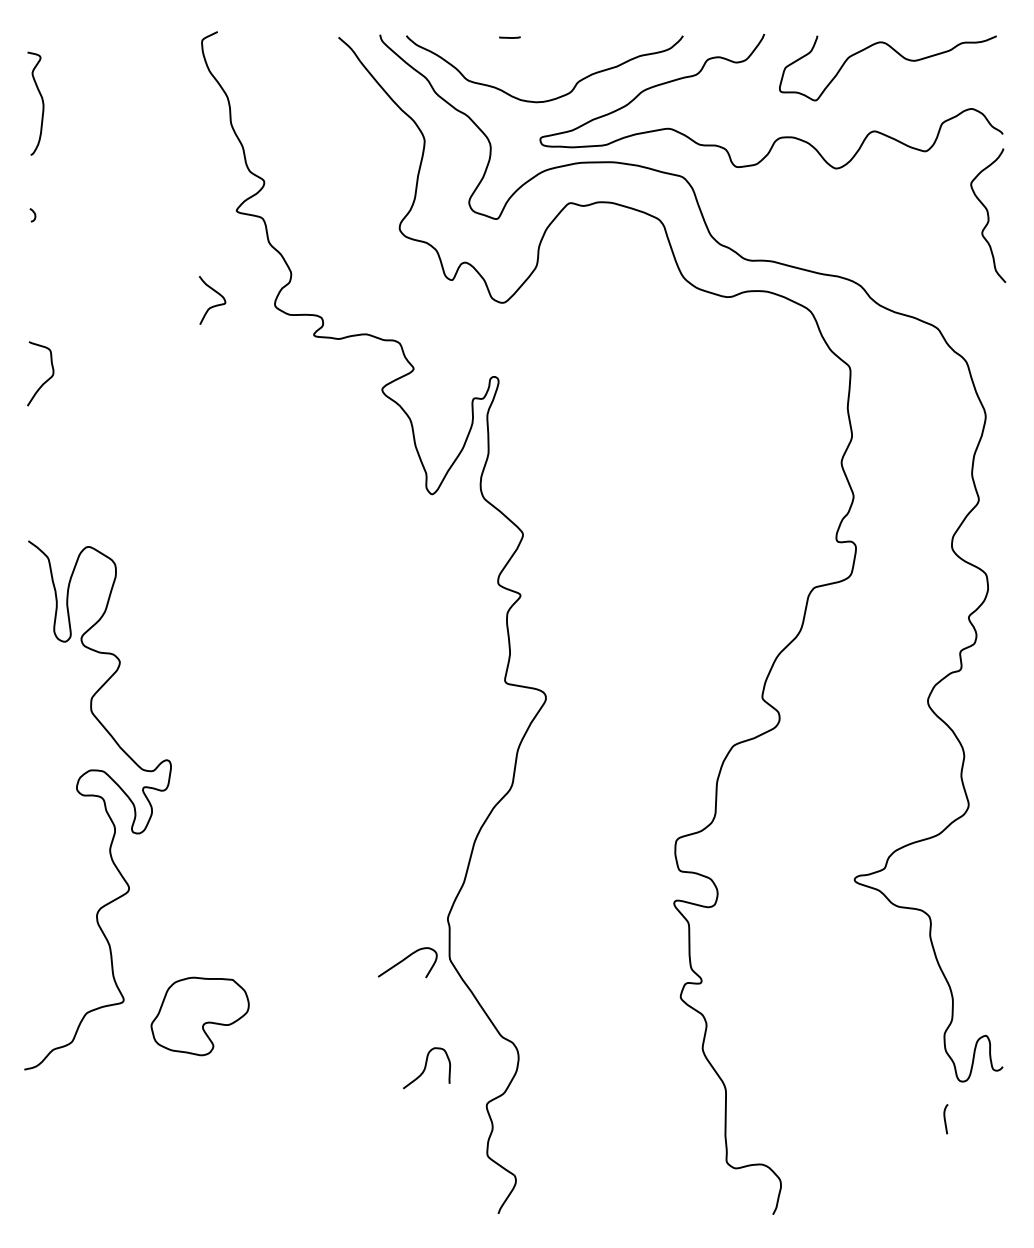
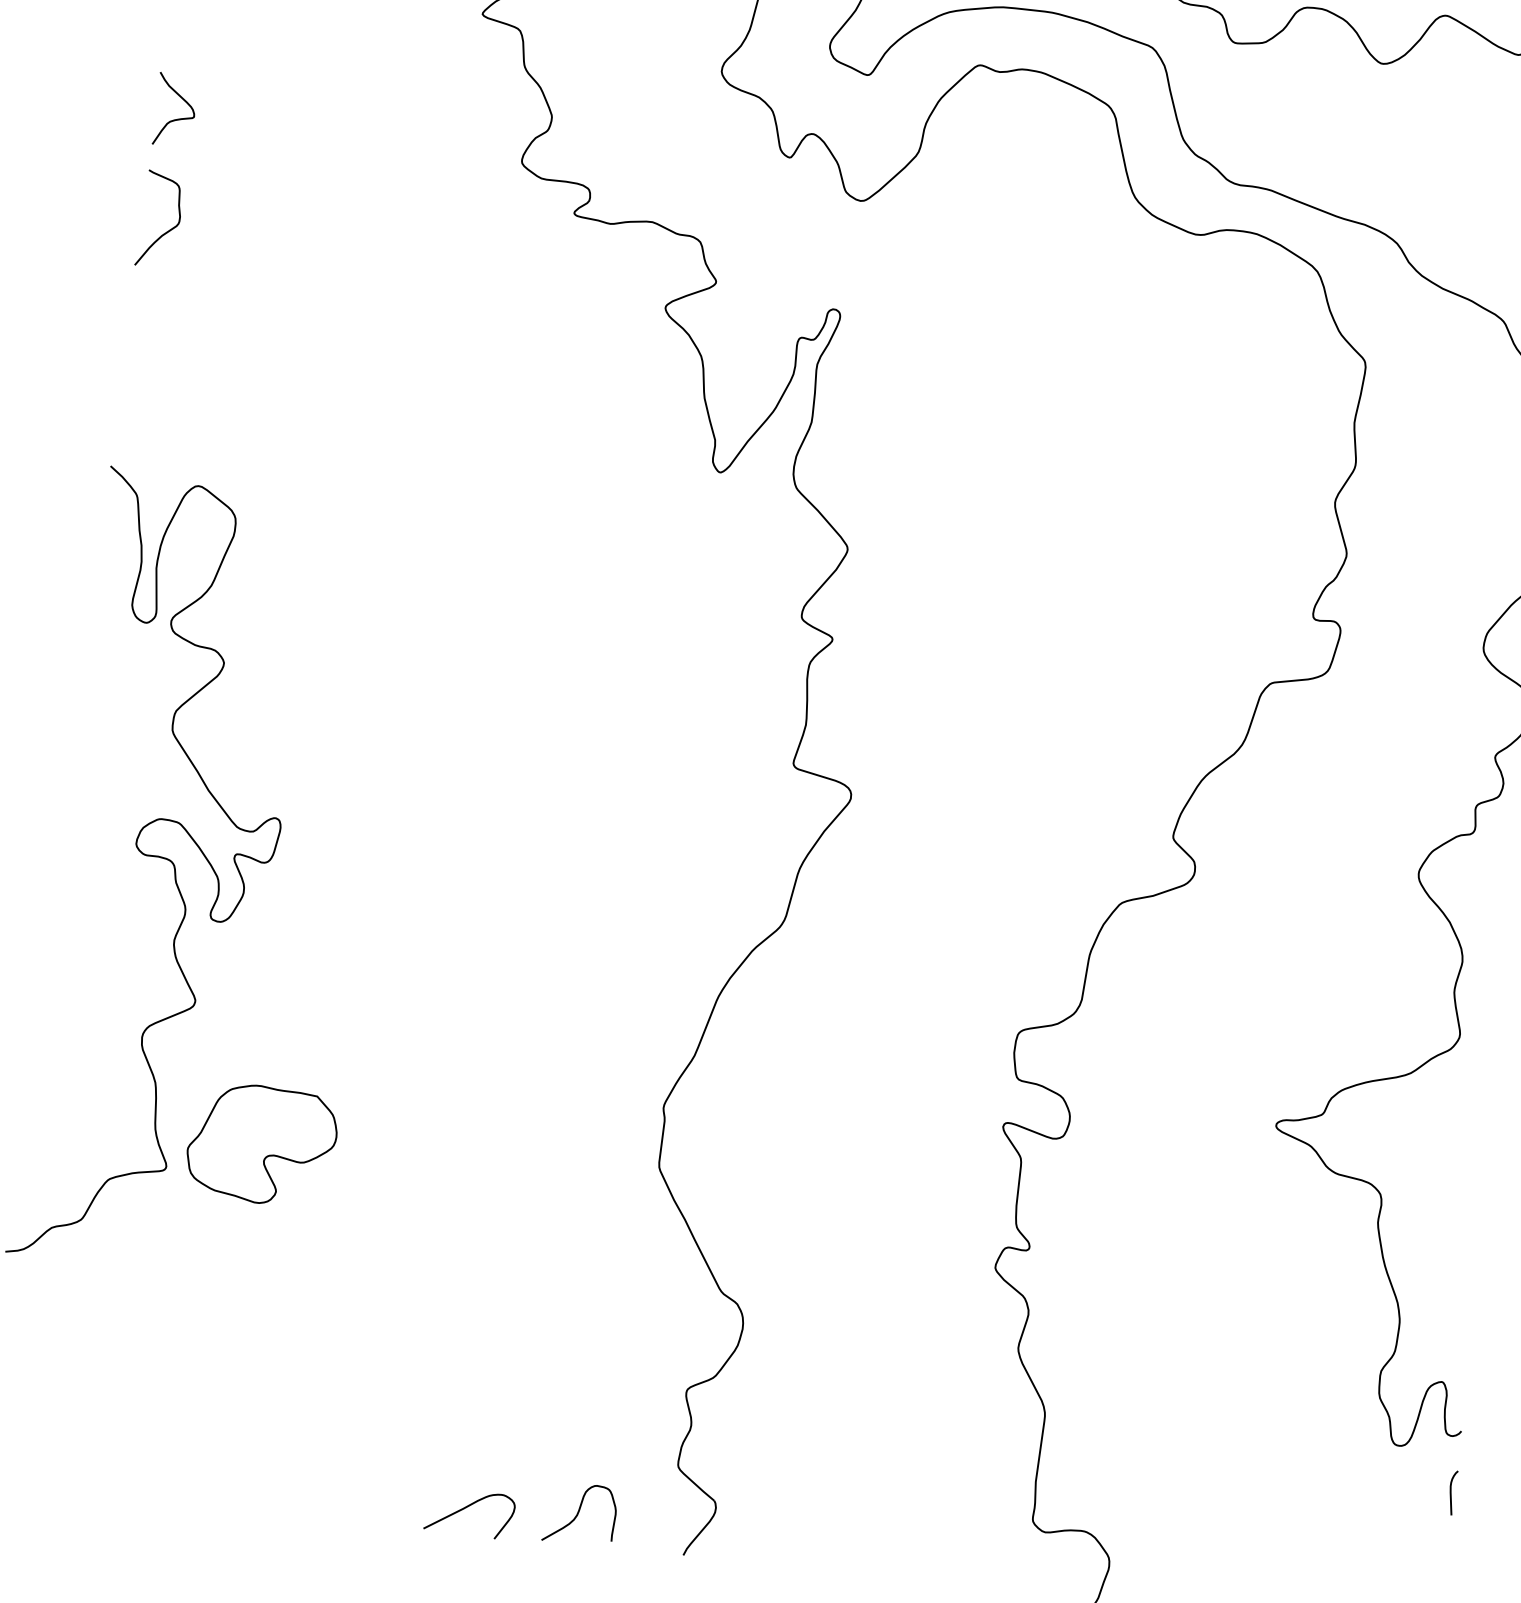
curve: (213, 305) -> (175, 118), moved
curve: (405, 959) -> (467, 1507), moved
part: (199, 1016) -> (260, 1144), moved
curve: (426, 1067) -> (580, 1512), moved
curve: (945, 1119) -> (1451, 1493), moved

